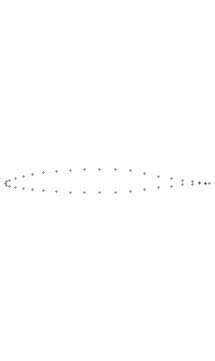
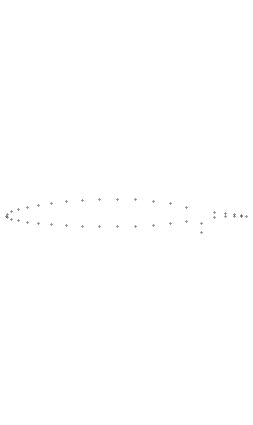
part: (171, 182) -> (201, 227), moved

